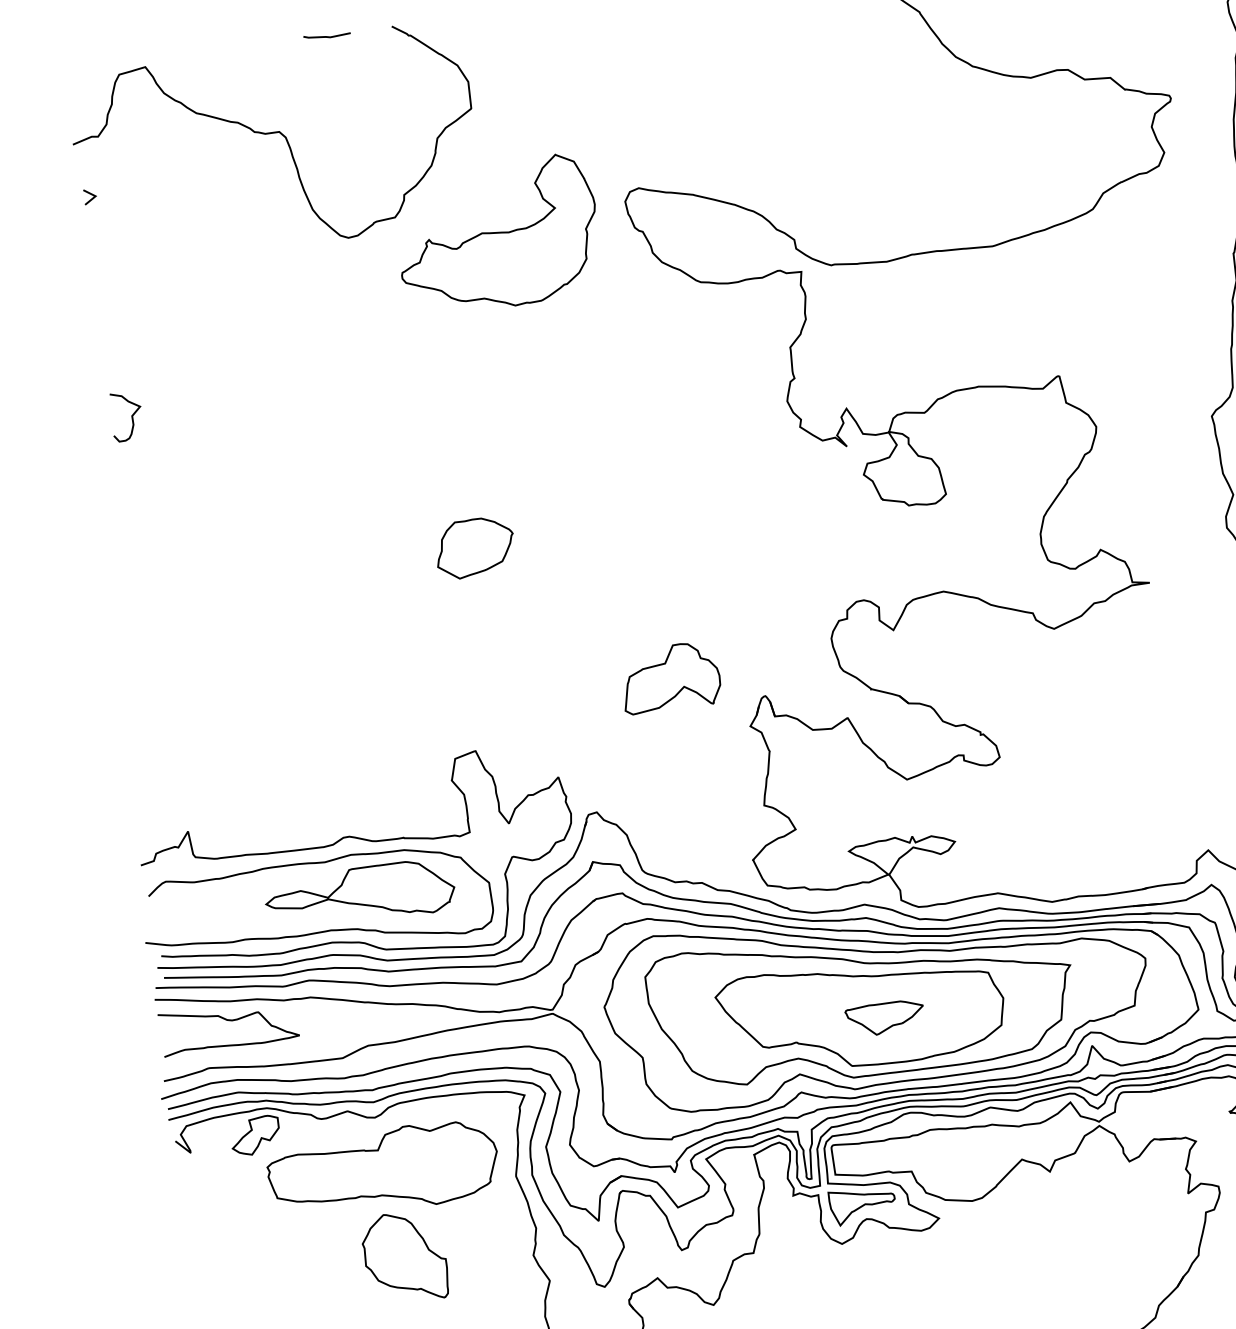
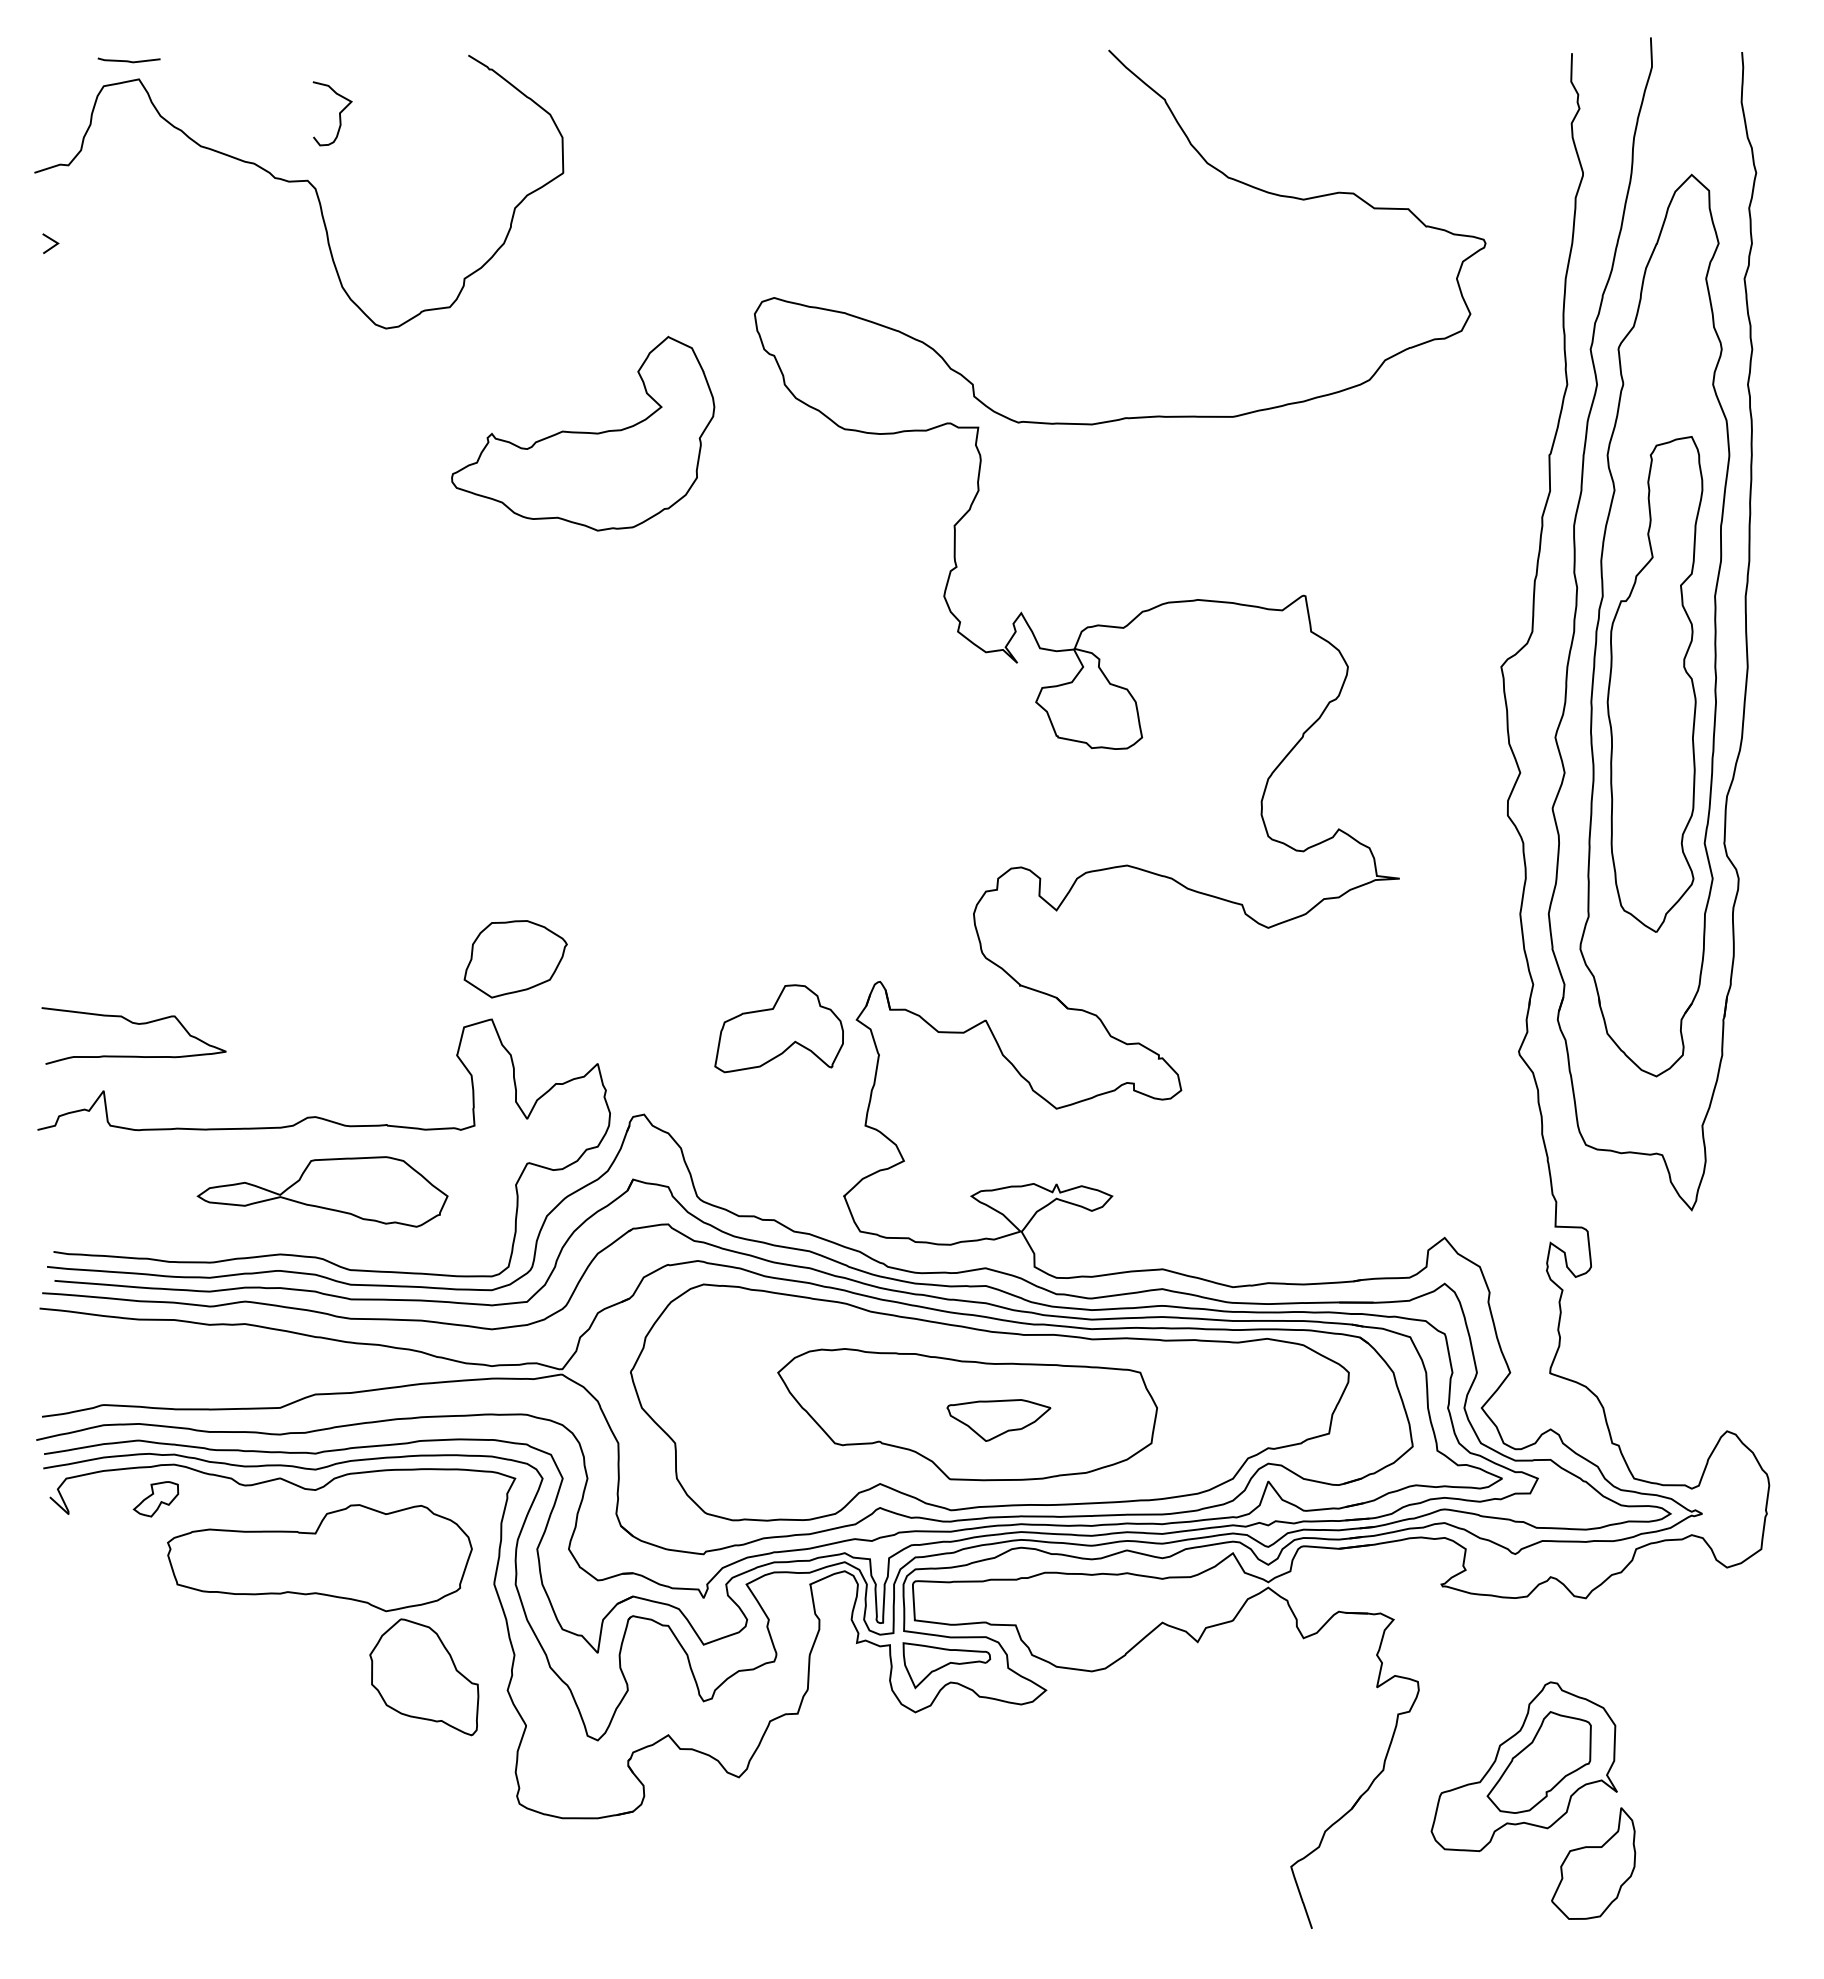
curve: (326, 36) -> (128, 60), moved
part: (498, 233) -> (583, 433), moved
curve: (131, 416) -> (339, 113), moved
part: (475, 548) -> (515, 959), moved
part: (670, 677) -> (778, 1028), moved
curve: (320, 931) -> (265, 1238), removed
part: (860, 1006) -> (968, 1402), removed
curve: (228, 1021) -> (134, 1024), moved
part: (255, 1134) -> (155, 1498), size x0.7
part: (405, 1257) -> (424, 1677), moved

